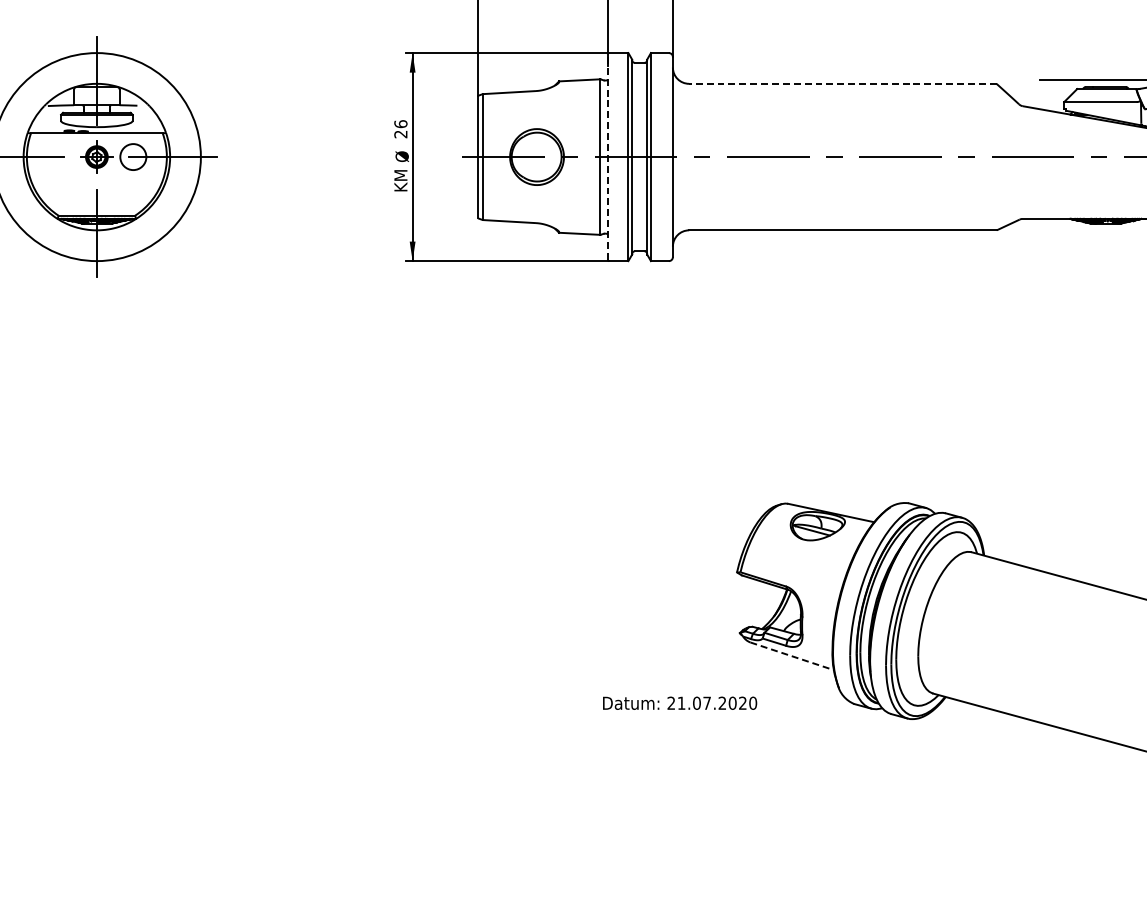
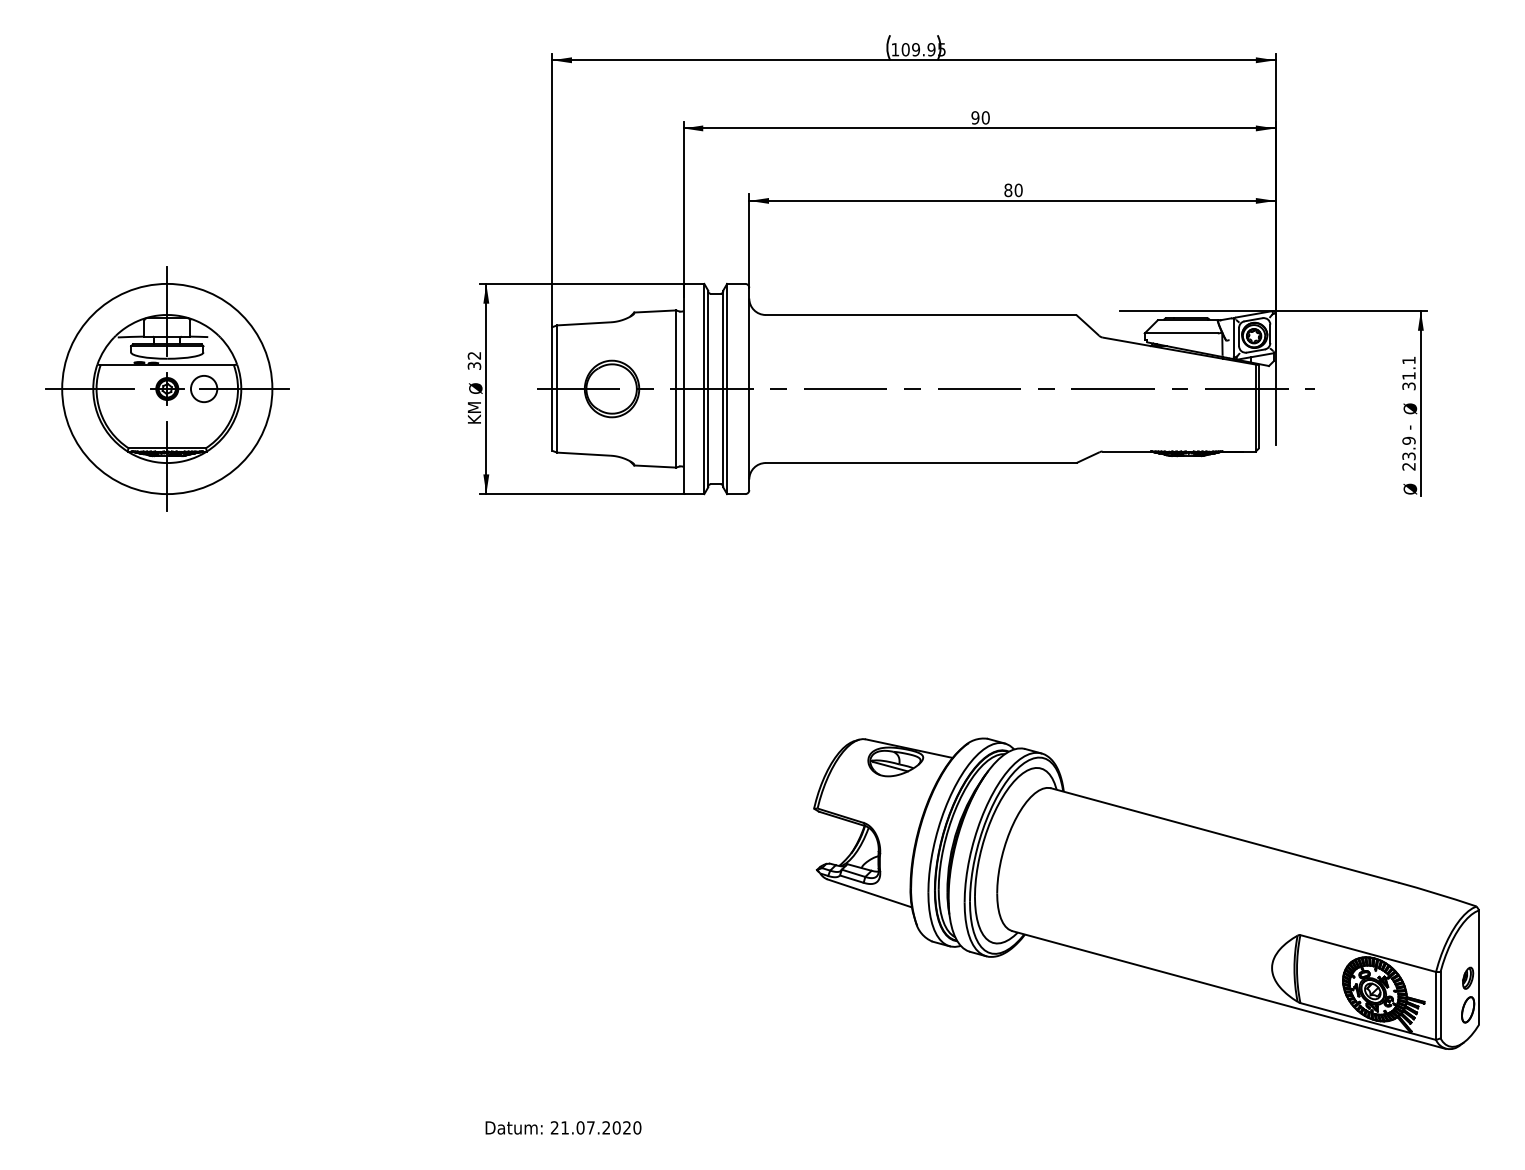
line: (842, 84) -> (920, 315), dashed -> solid
text: (400, 128) -> (474, 360), 26 -> 32
line: (607, 157) -> (683, 389), dashed -> solid
line: (792, 656) -> (870, 893), dashed -> solid
text: (680, 702) -> (563, 1127), moved

